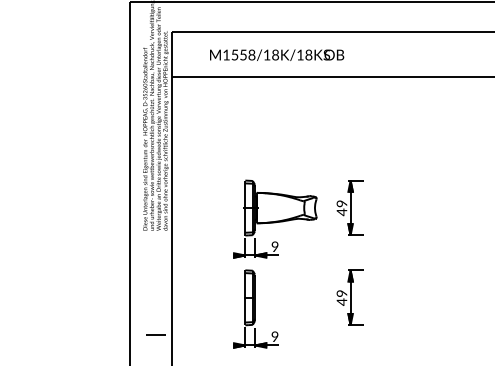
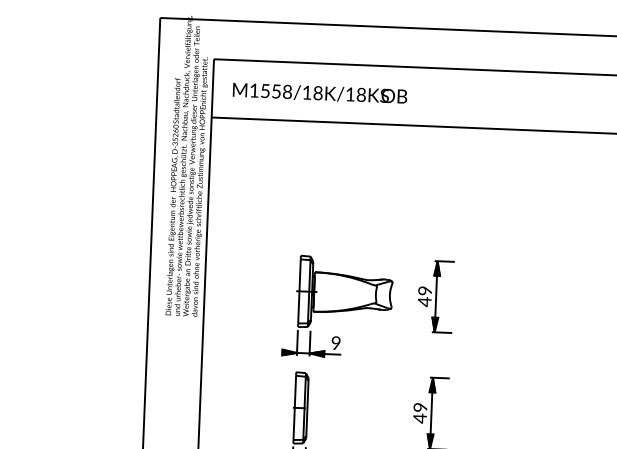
text: (277, 54) -> (320, 92), moved

